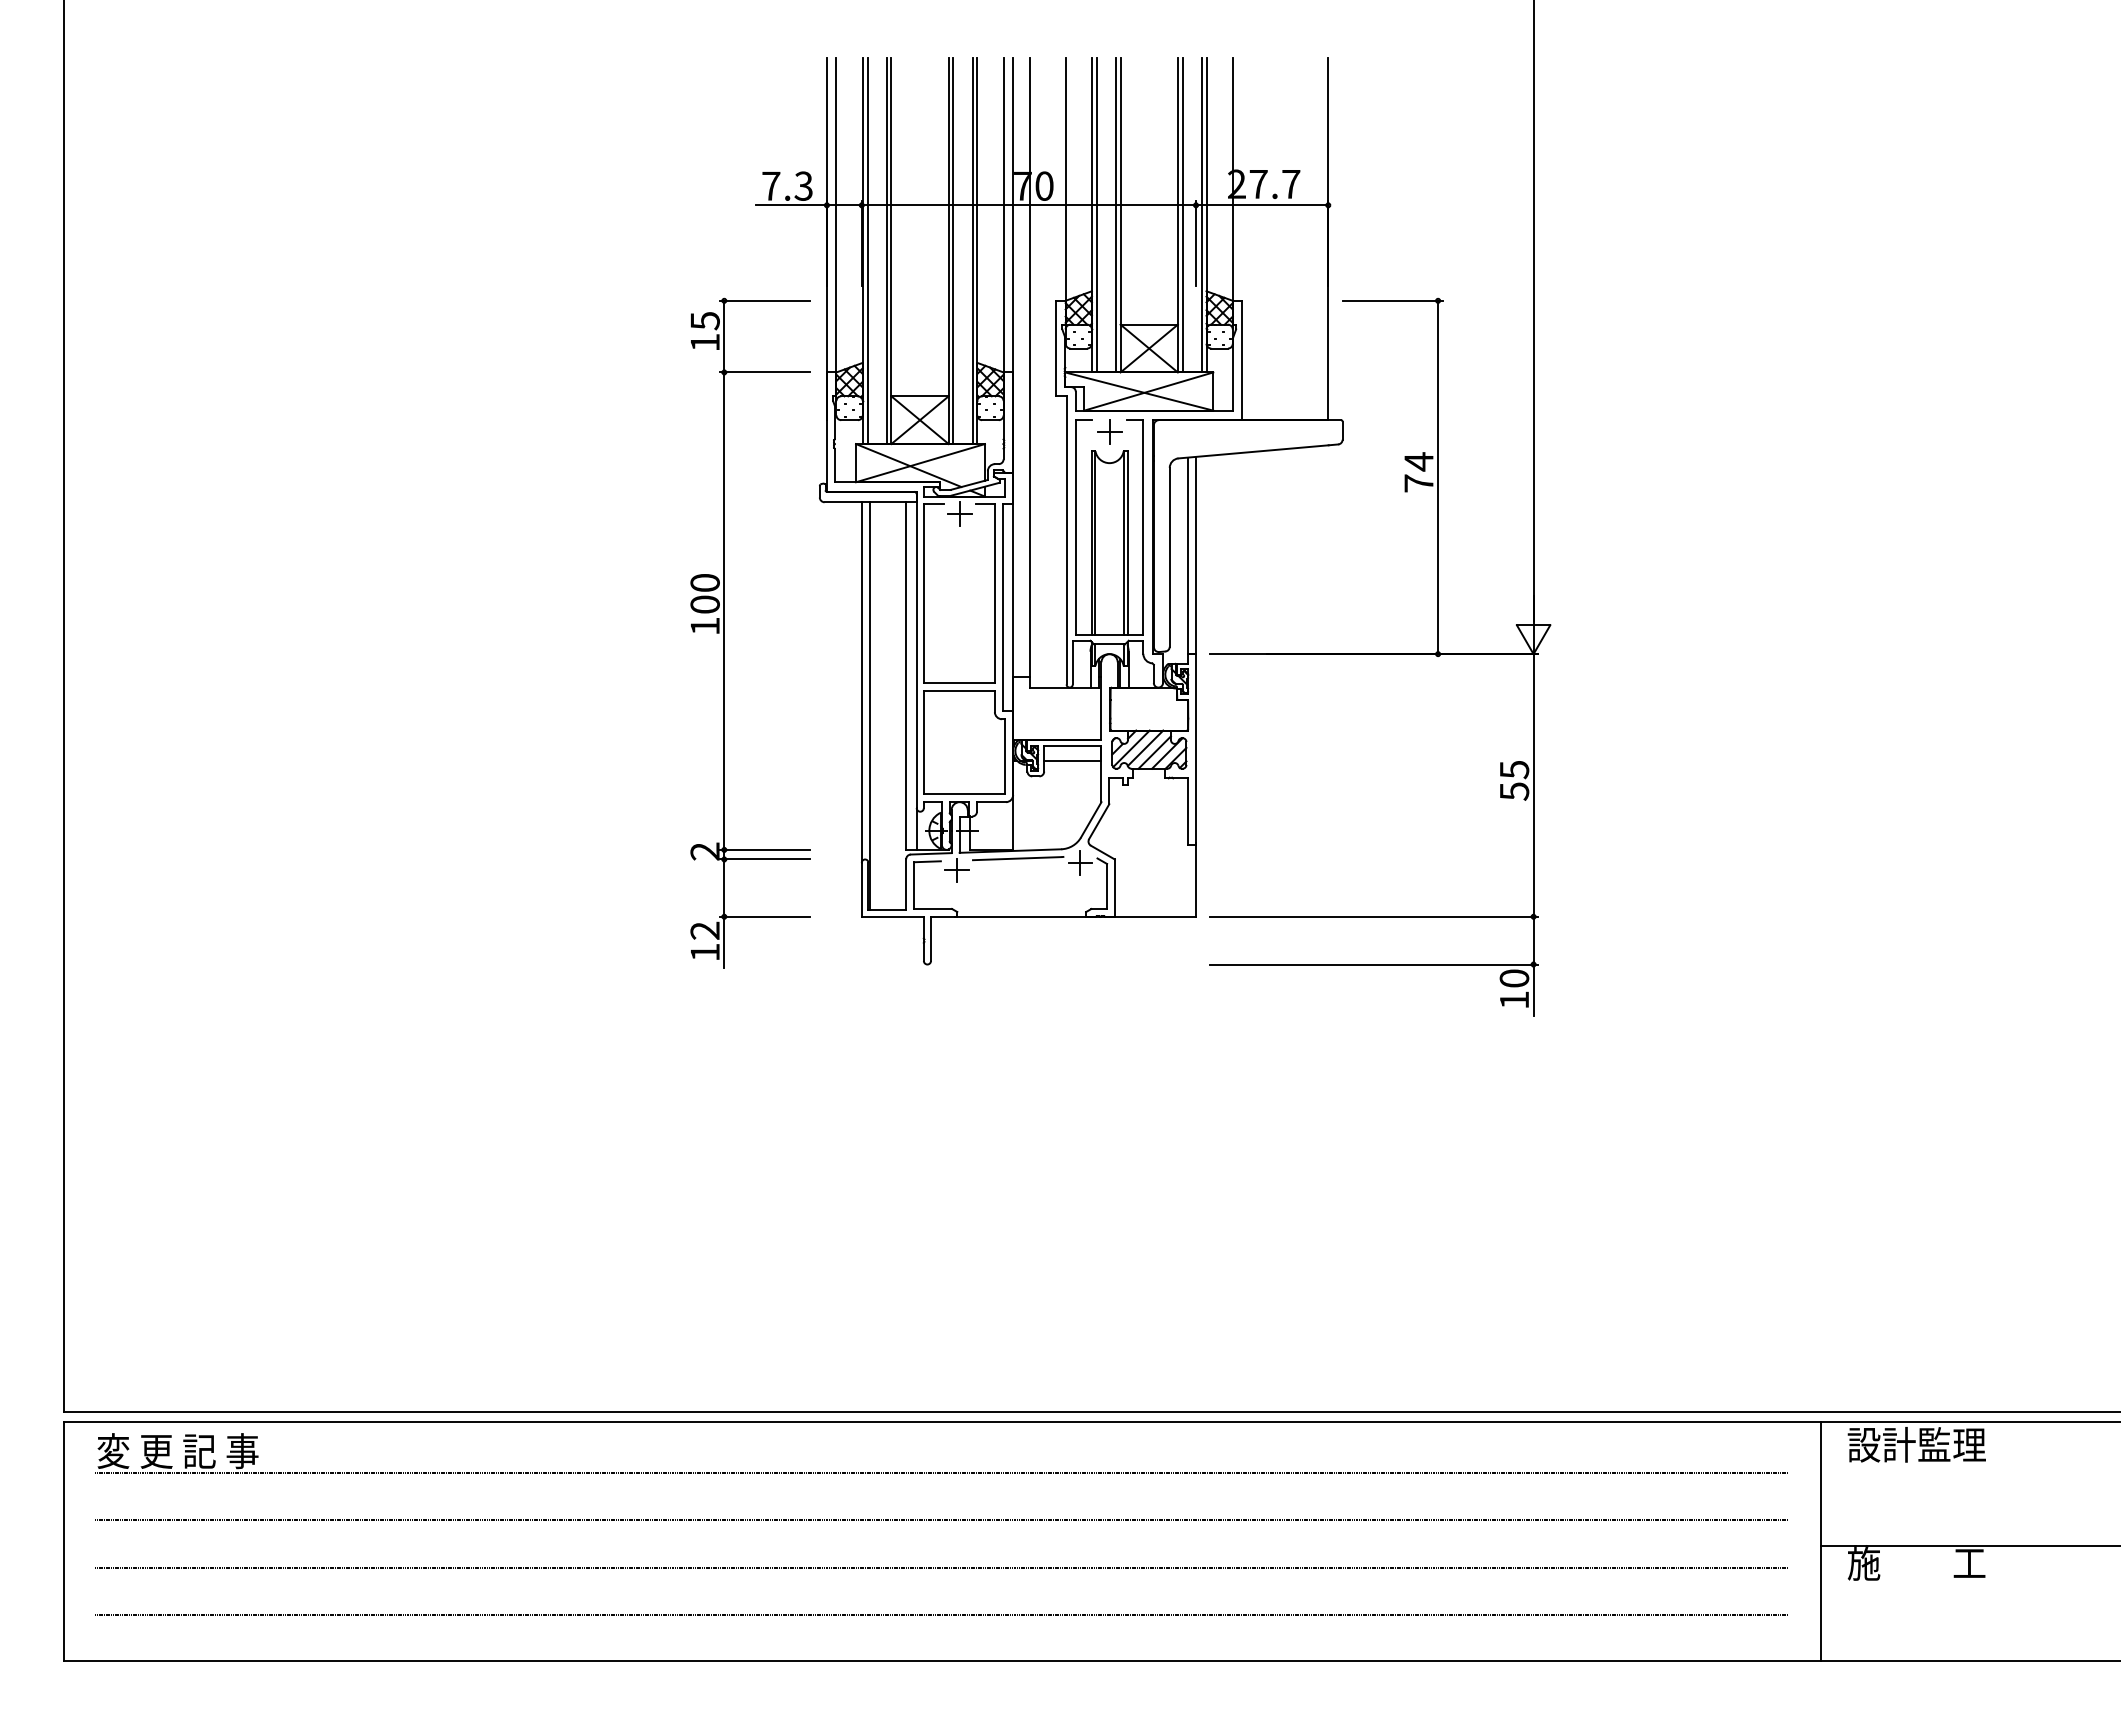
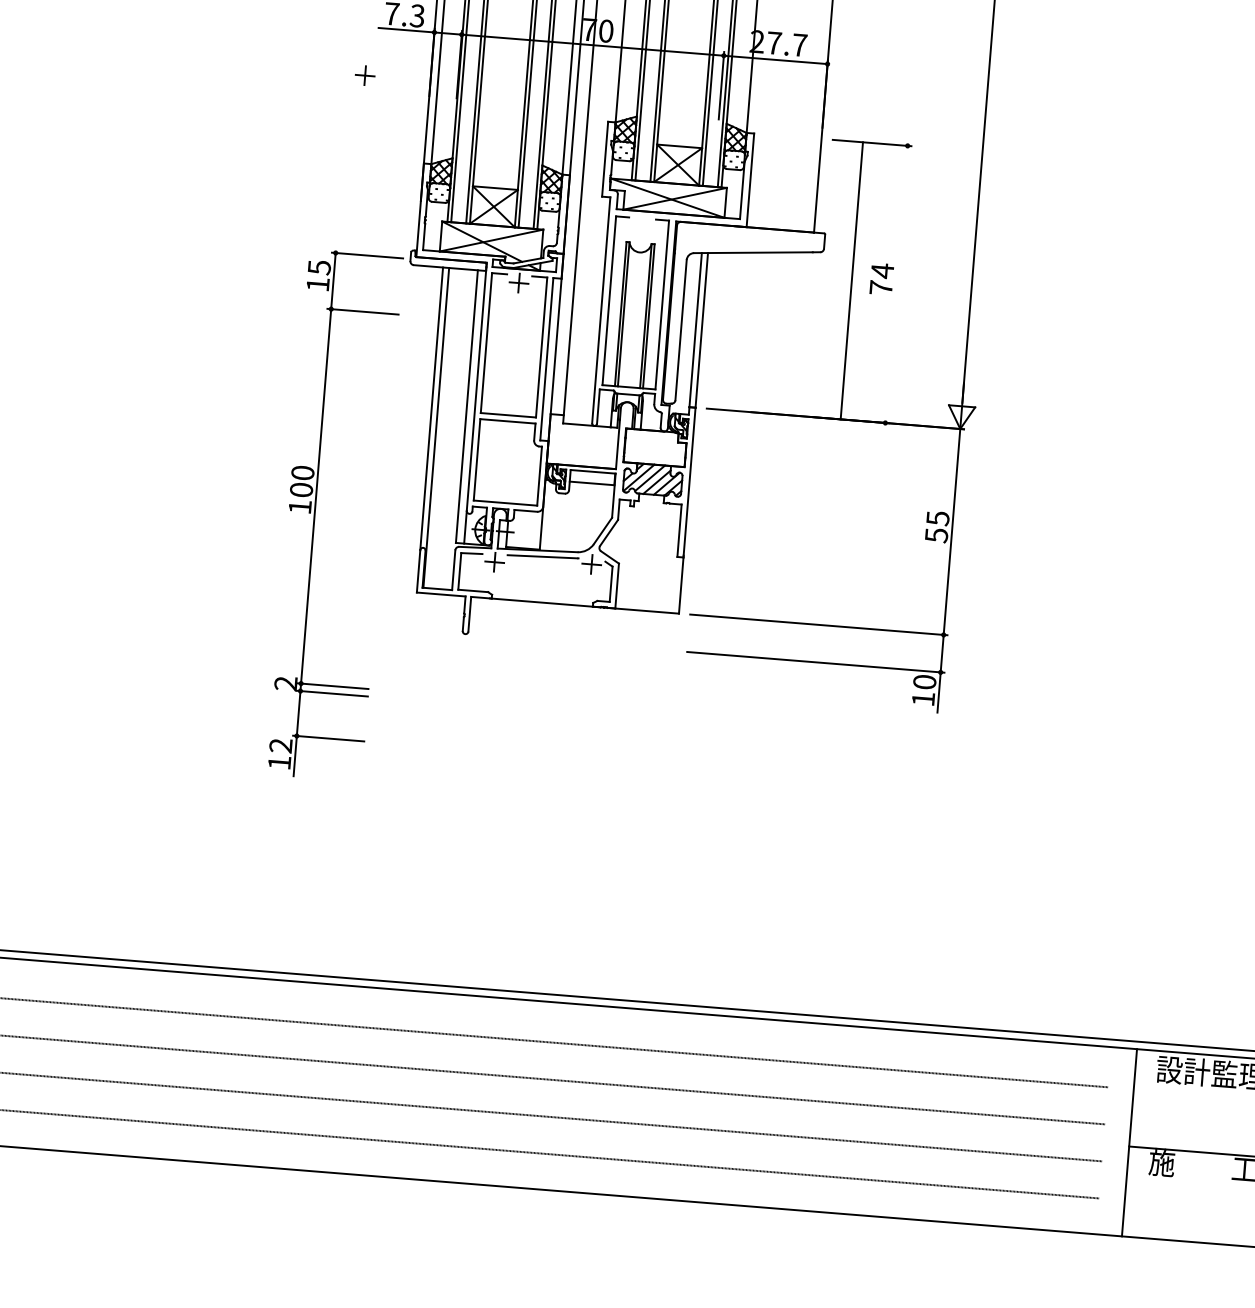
part: (1109, 431) -> (365, 75), moved
line: (1438, 477) -> (852, 280), moved
part: (724, 632) -> (314, 513), moved

